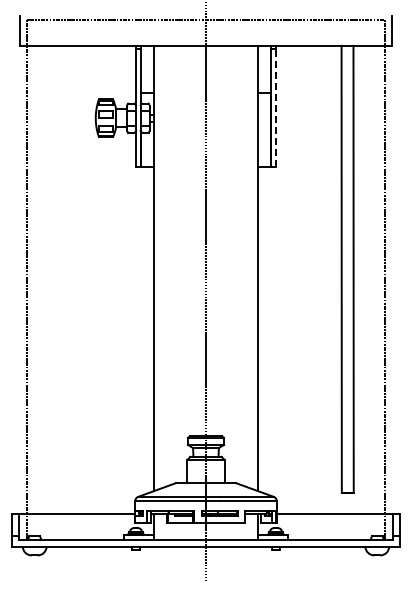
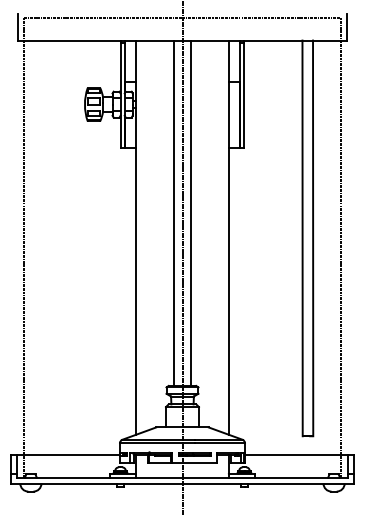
line: (276, 107) -> (244, 95), dashed -> solid
line: (196, 240) -> (174, 212), added
line: (215, 240) -> (190, 212), added

